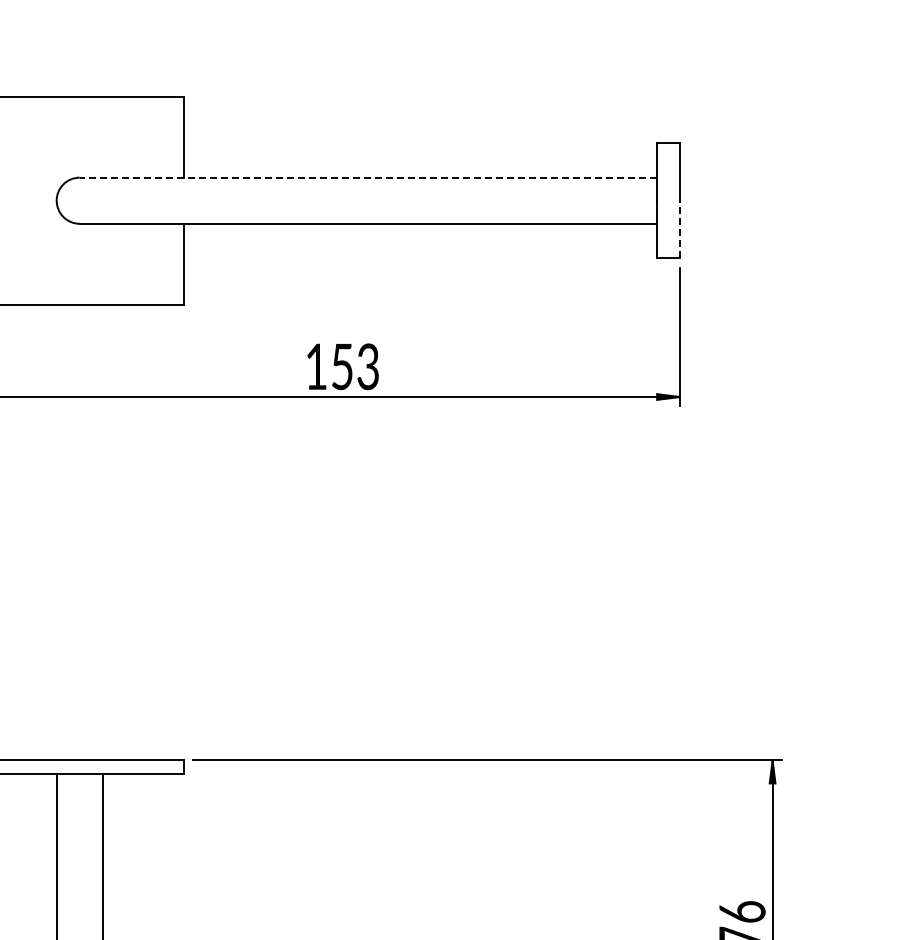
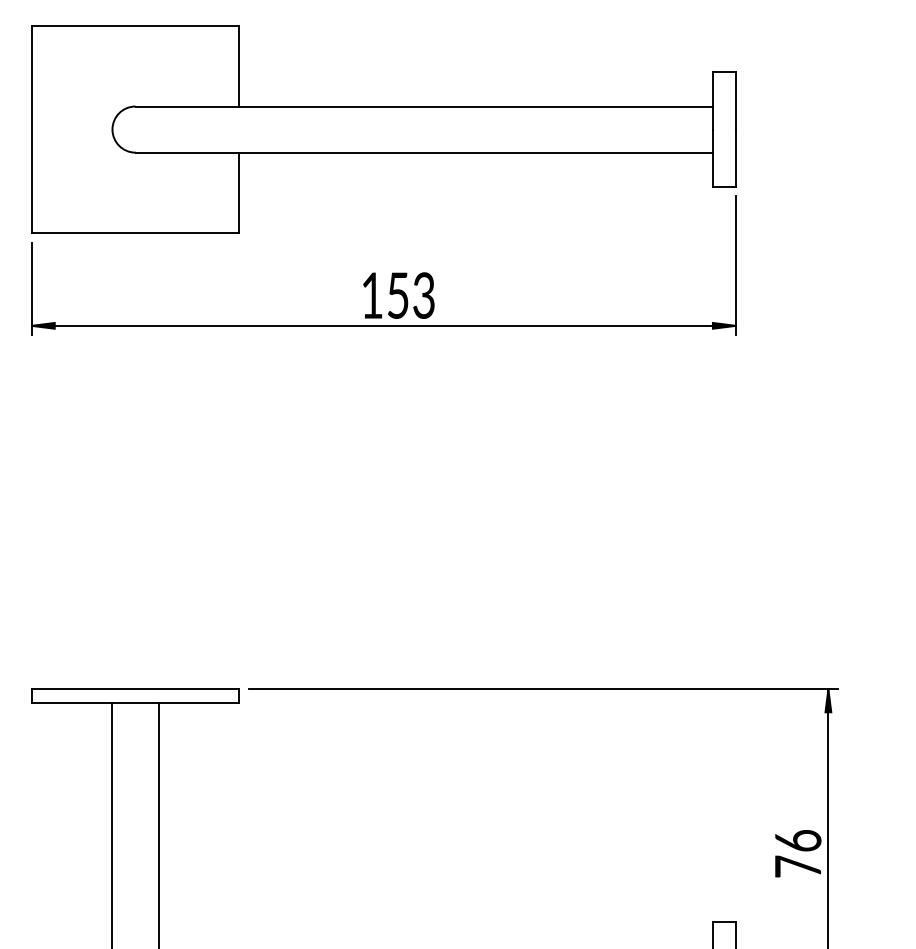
line: (368, 177) -> (424, 106), dashed -> solid
line: (679, 229) -> (735, 158), dashed -> solid

